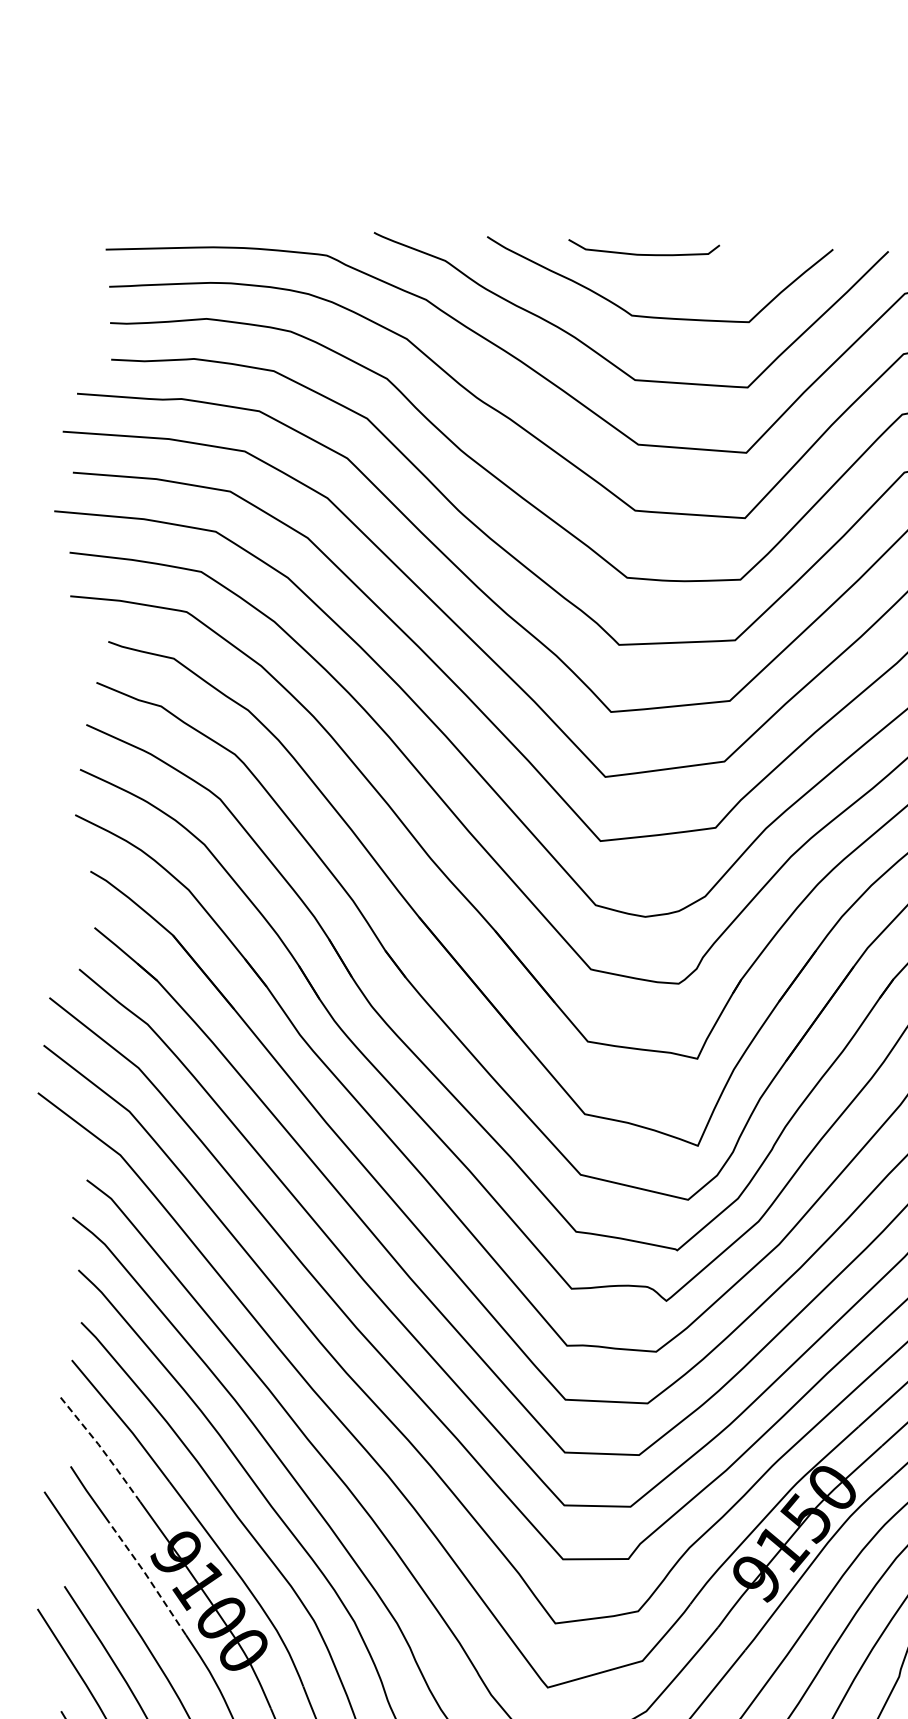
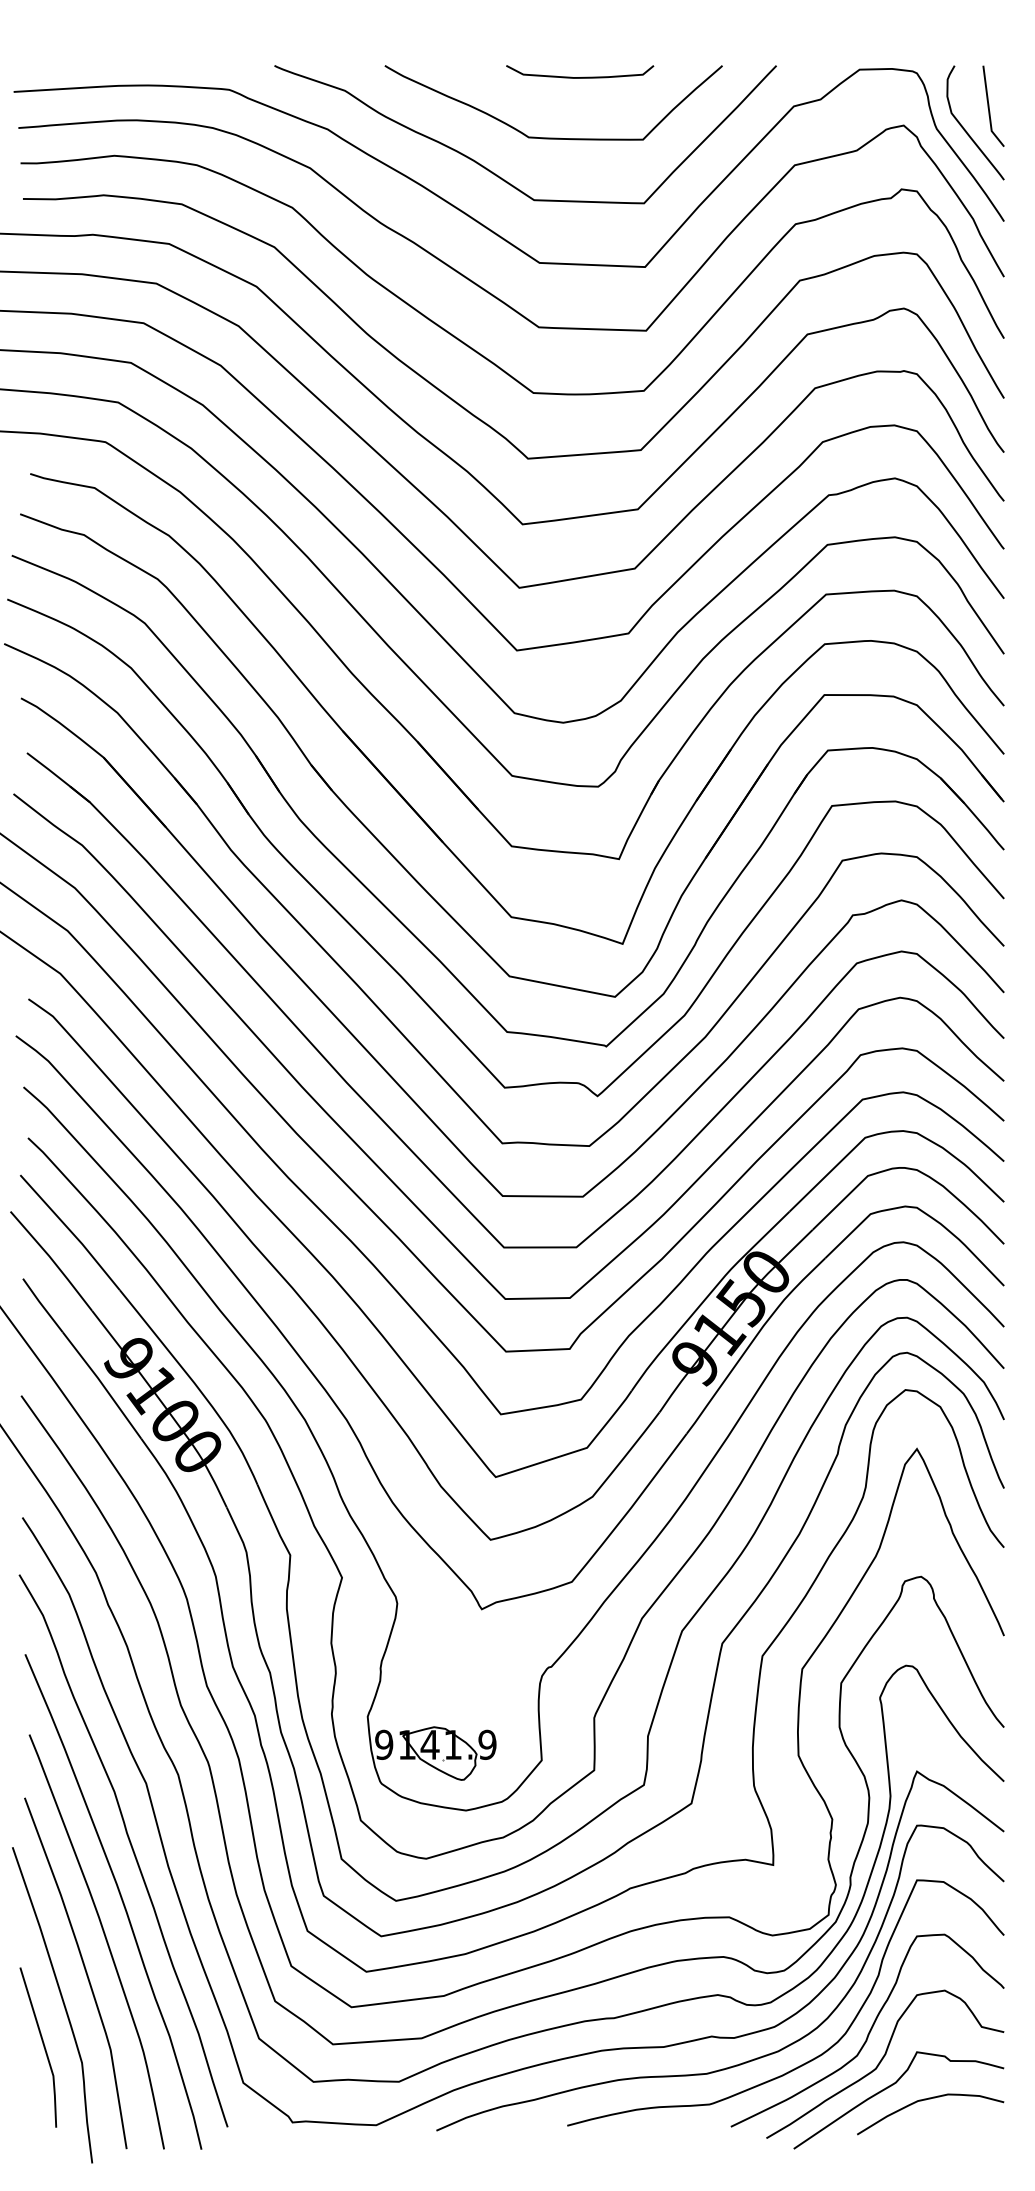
curve: (647, 253) -> (583, 76), moved
line: (101, 1448) -> (52, 1260), dashed -> solid
line: (148, 1577) -> (102, 1384), dashed -> solid

